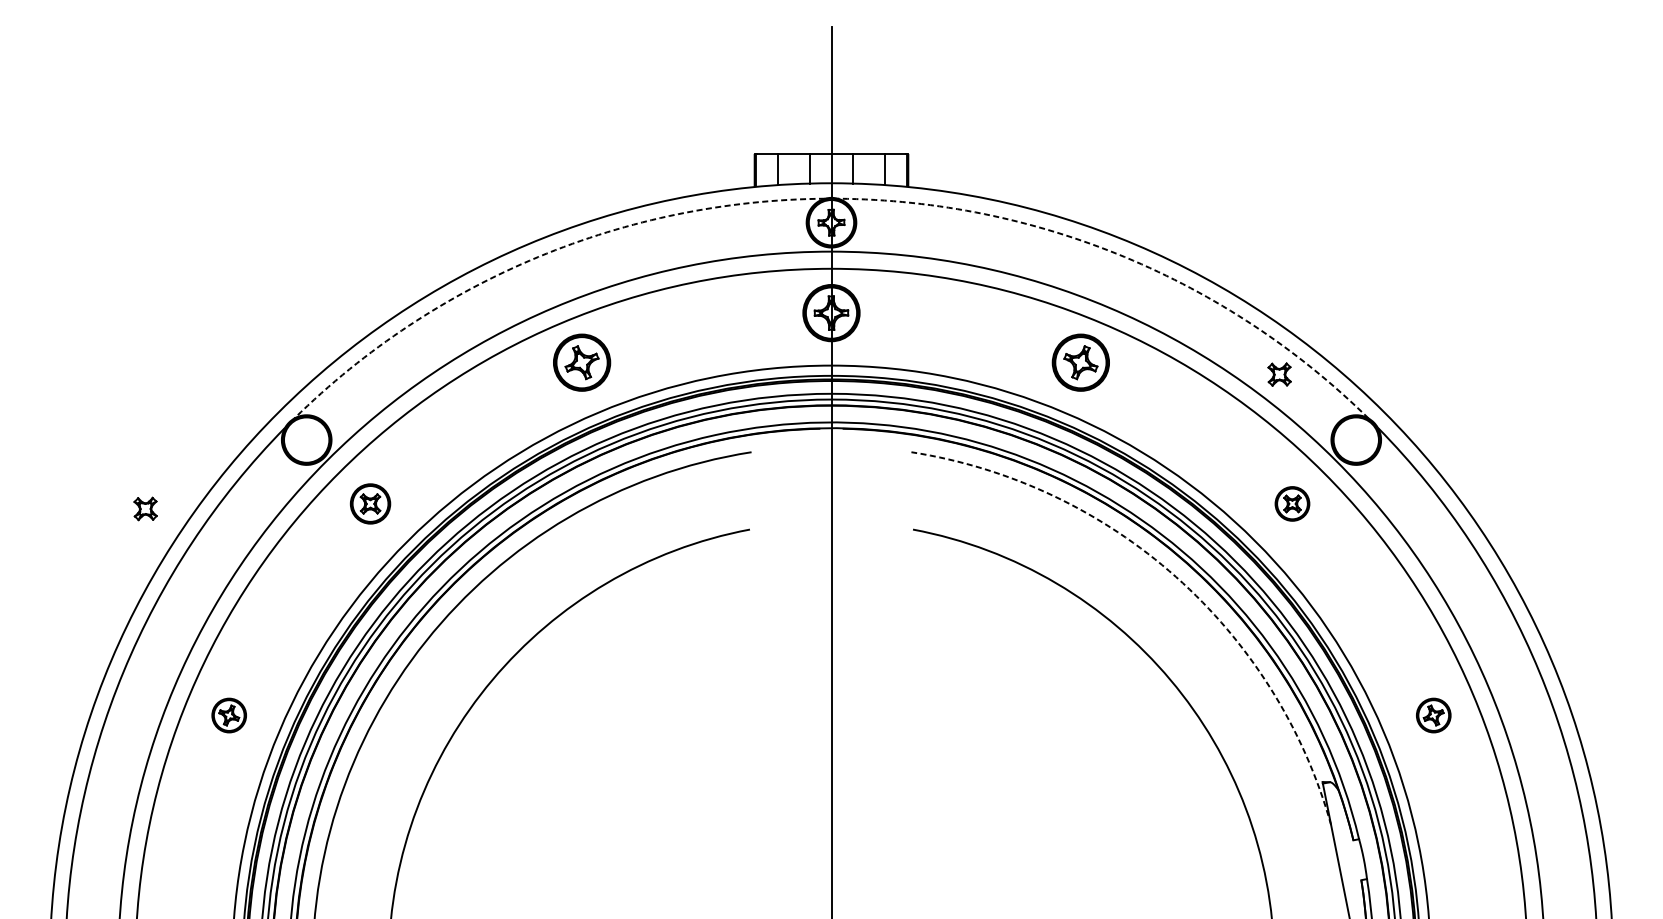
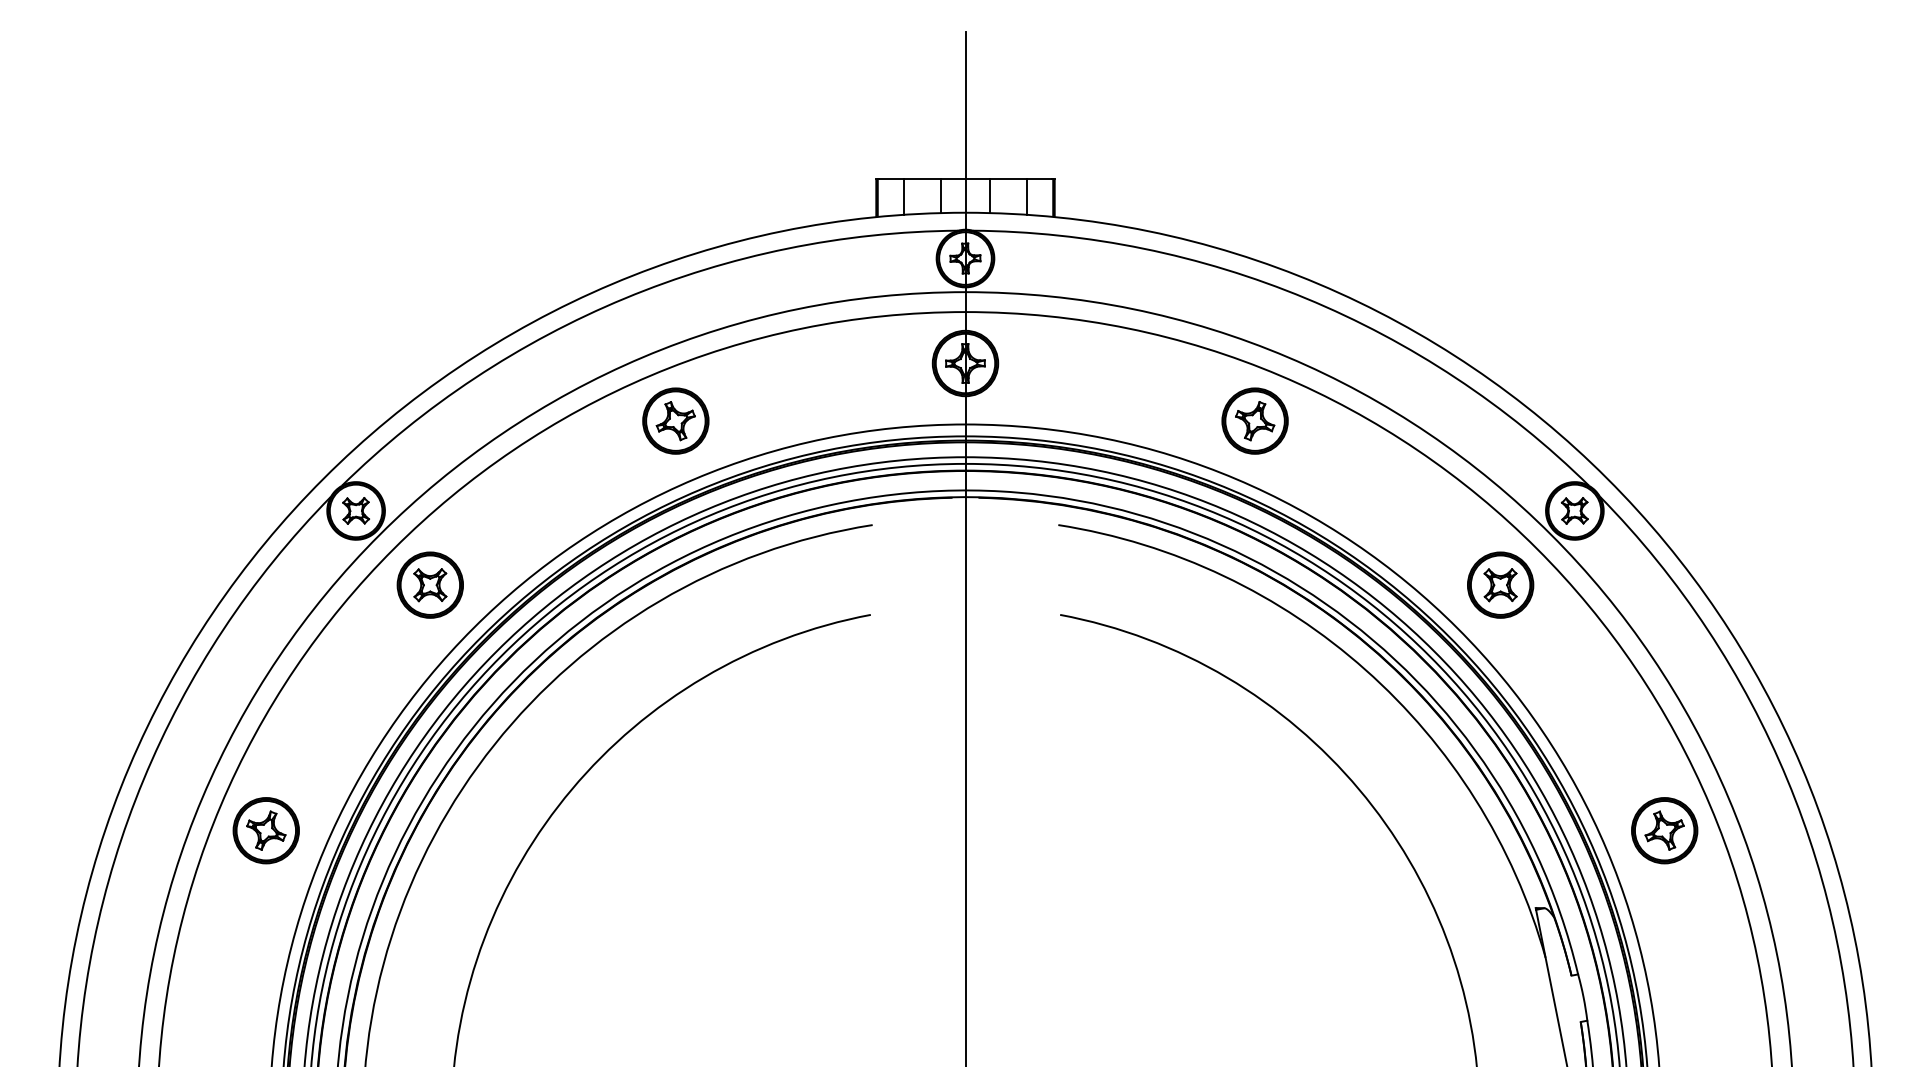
arc: (538, 257) -> (625, 298), dashed -> solid
arc: (1124, 257) -> (1305, 298), dashed -> solid
part: (1279, 374) -> (1574, 510), moved
part: (369, 503) -> (429, 584), size x1.43
part: (1292, 503) -> (1500, 584), size x1.67
part: (145, 508) -> (356, 510), moved
arc: (1175, 576) -> (1365, 669), dashed -> solid
part: (228, 715) -> (265, 830), size x1.67
part: (1433, 715) -> (1664, 830), size x1.67

